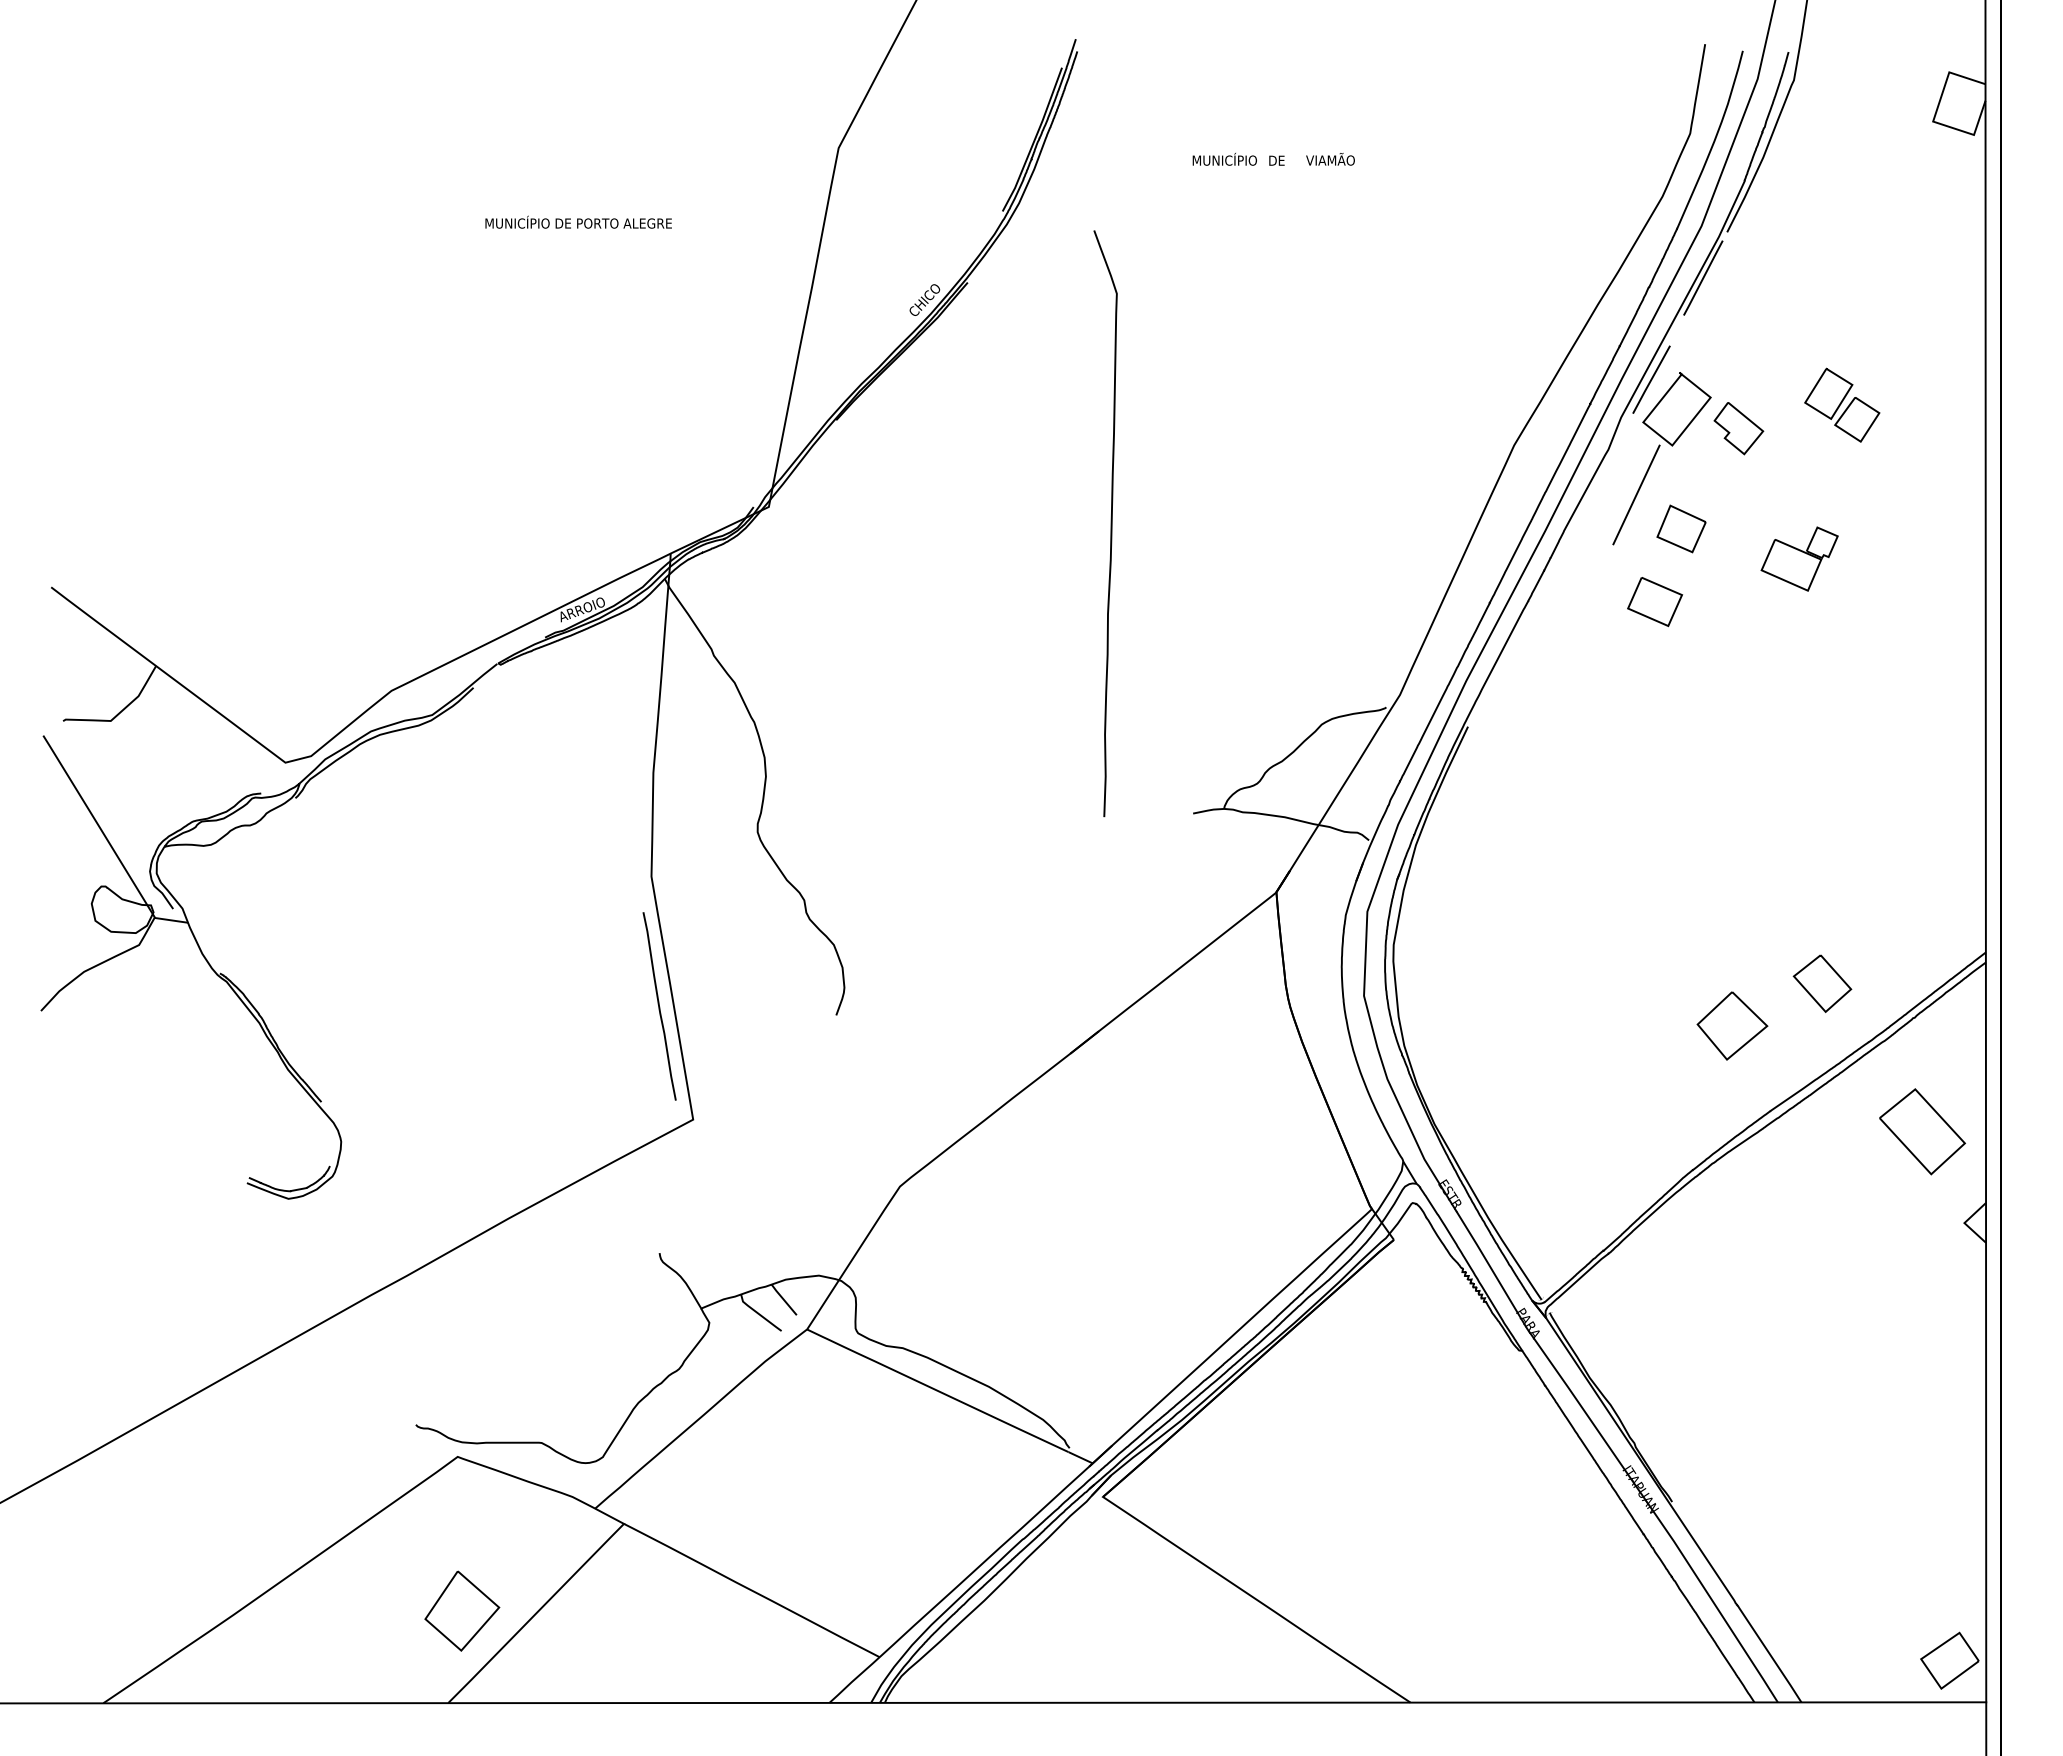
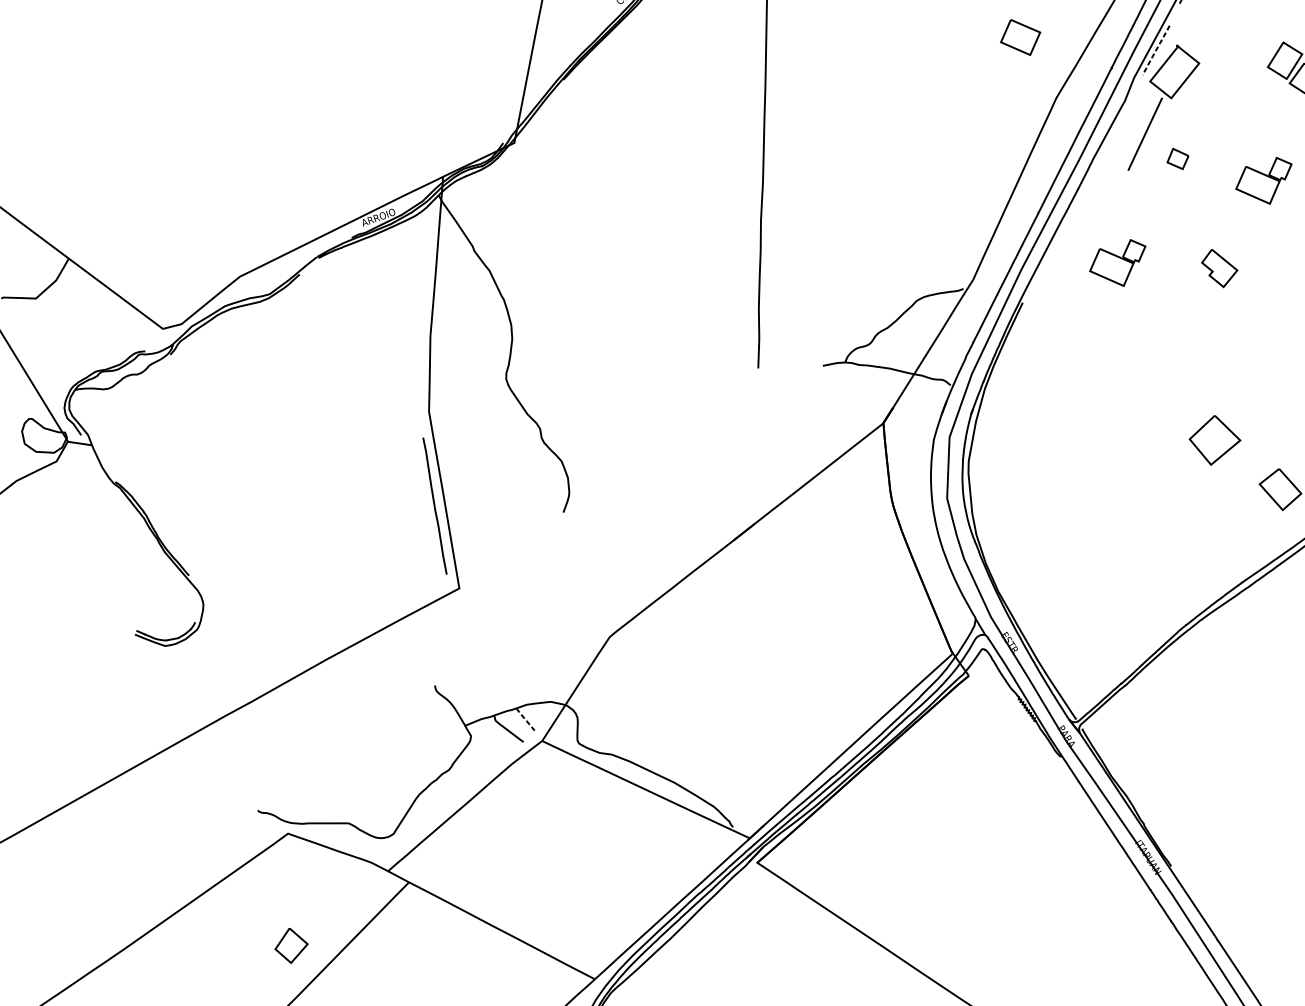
line: (1651, 380) -> (1156, 51), solid -> dashed
part: (1738, 428) -> (1219, 268), moved
part: (1681, 528) -> (1177, 158), size x0.6
part: (1655, 602) -> (1020, 37), moved
part: (1598, 671) -> (1117, 262), added
part: (1732, 1025) -> (1215, 440), moved
line: (783, 1299) -> (525, 719), solid -> dashed
part: (462, 1610) -> (291, 945), size x0.6

